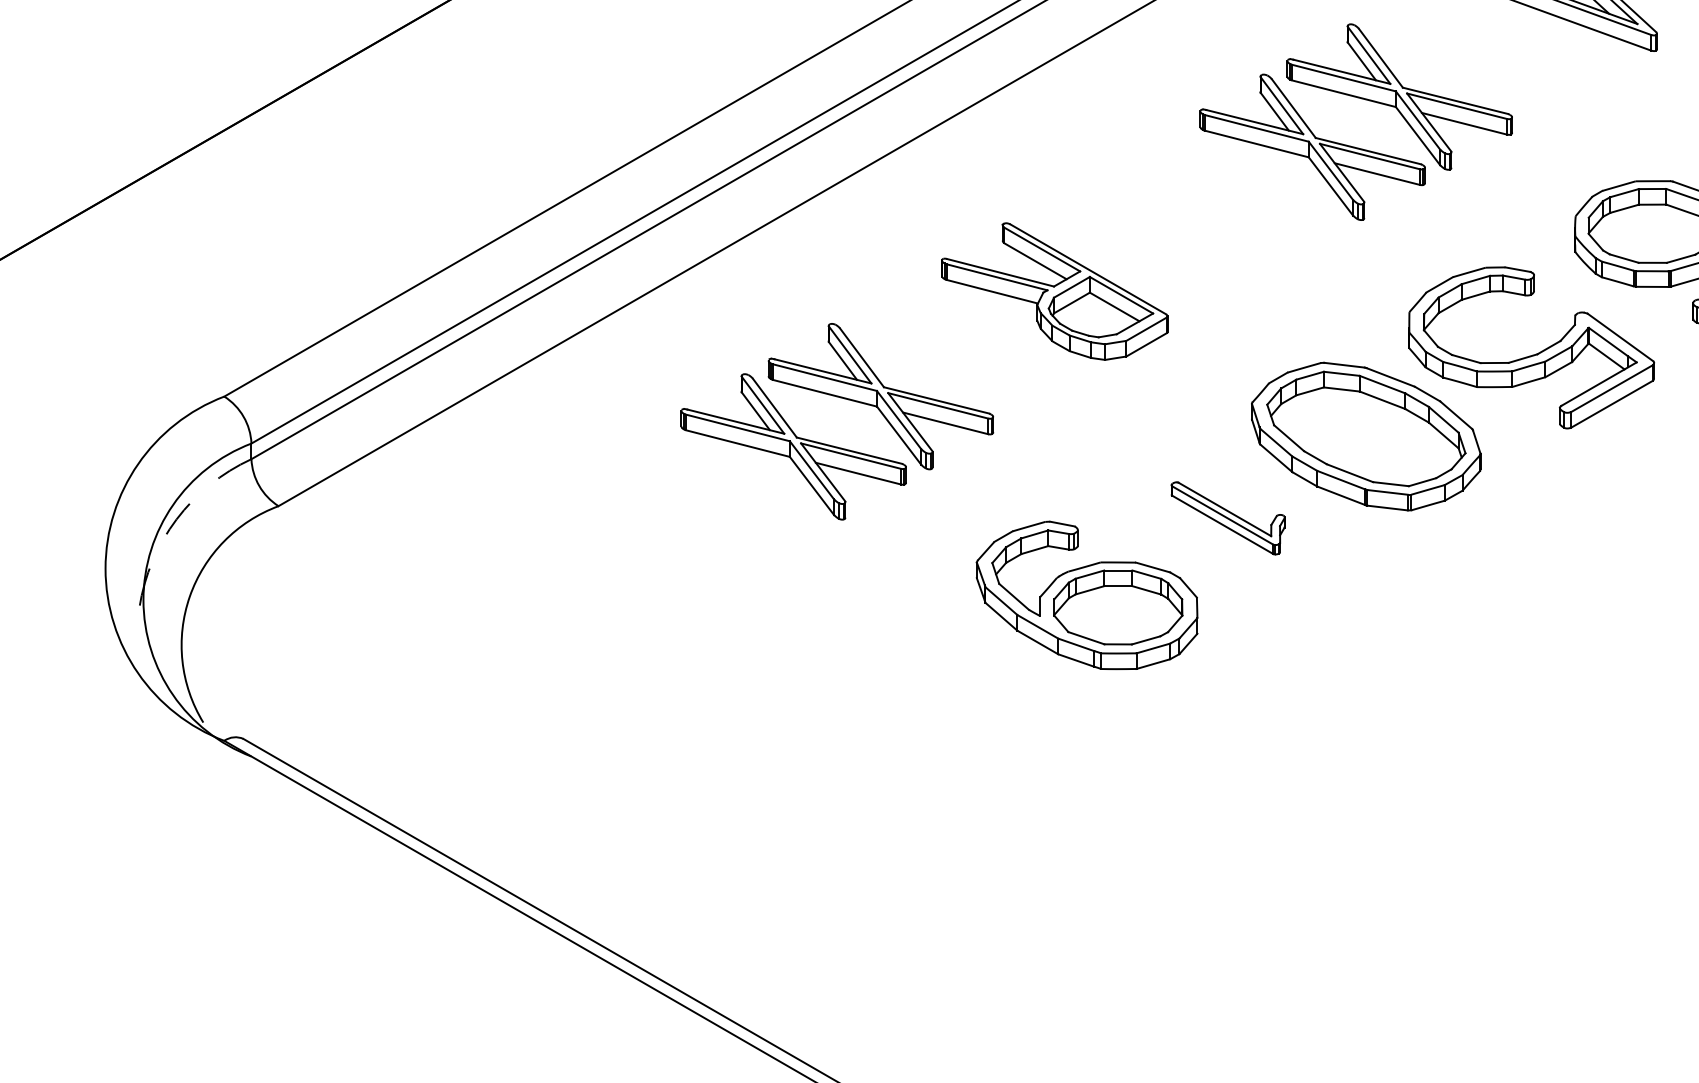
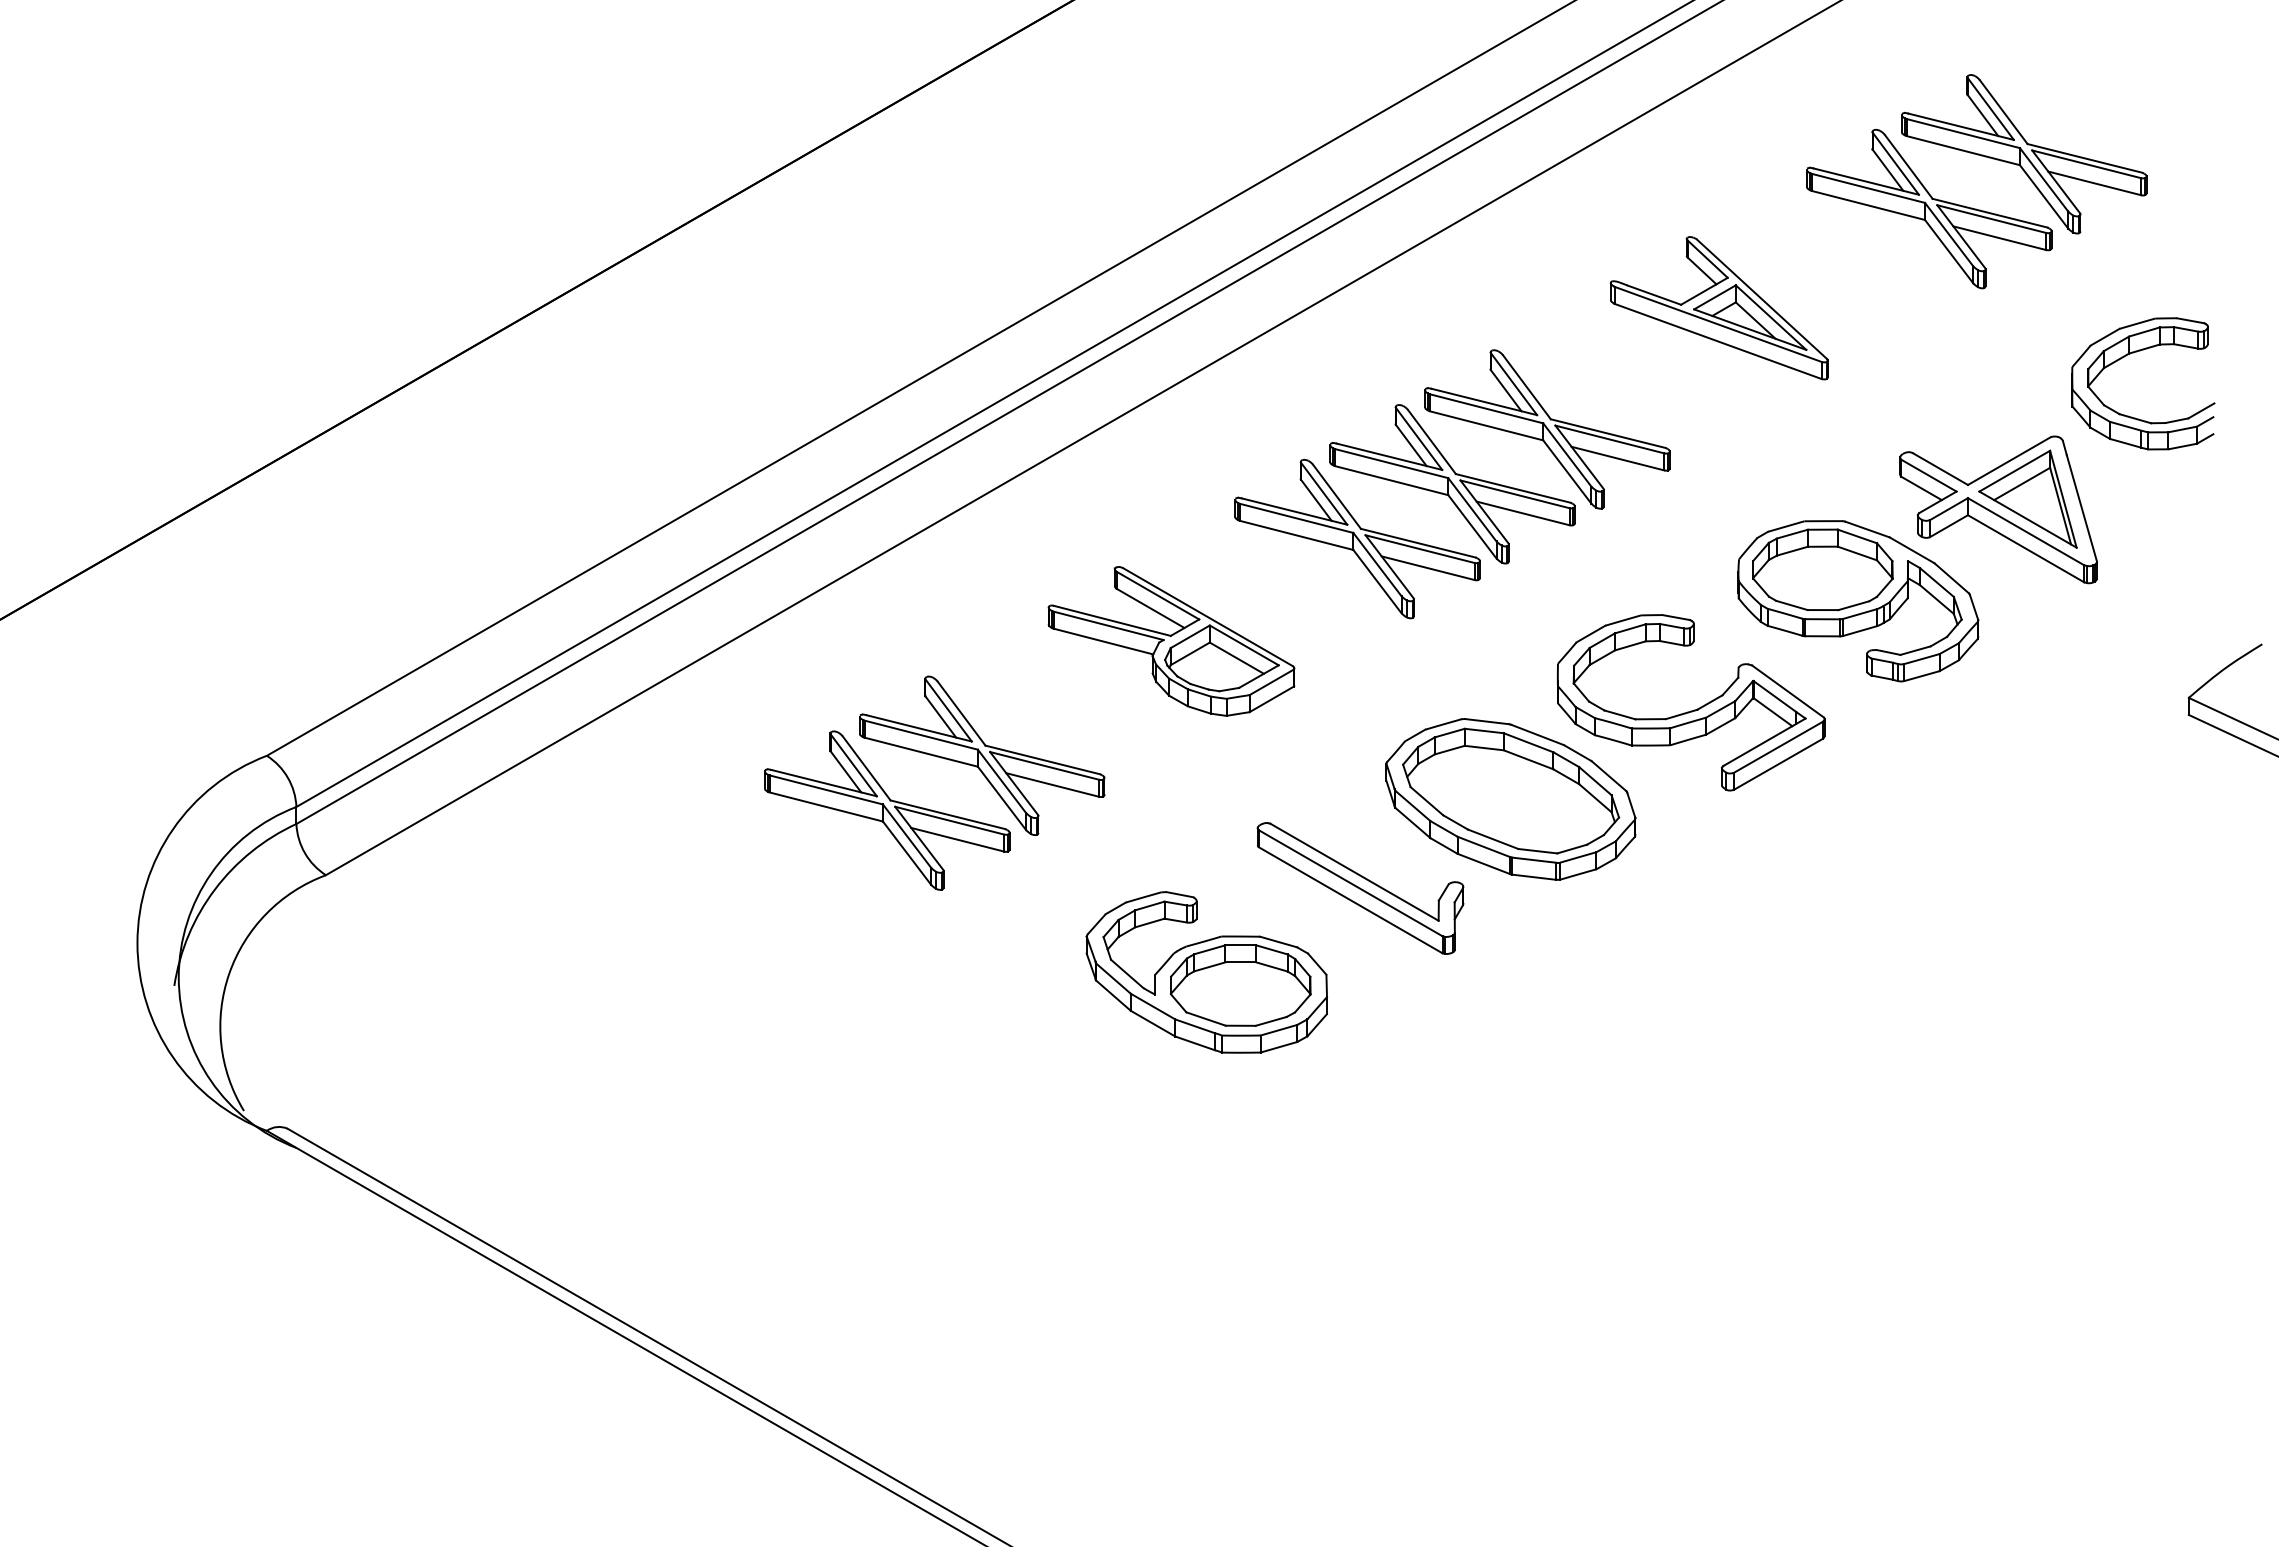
part: (1225, 198) -> (1357, 539), added
part: (1228, 518) -> (1360, 888), size x1.67
arc: (176, 519) -> (214, 889), dashed -> solid

